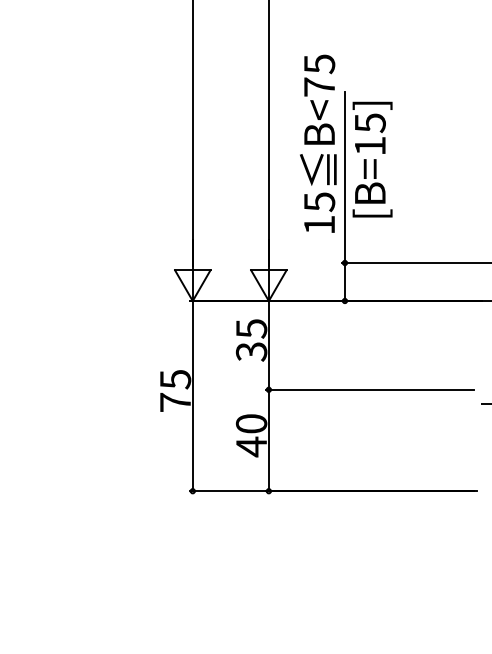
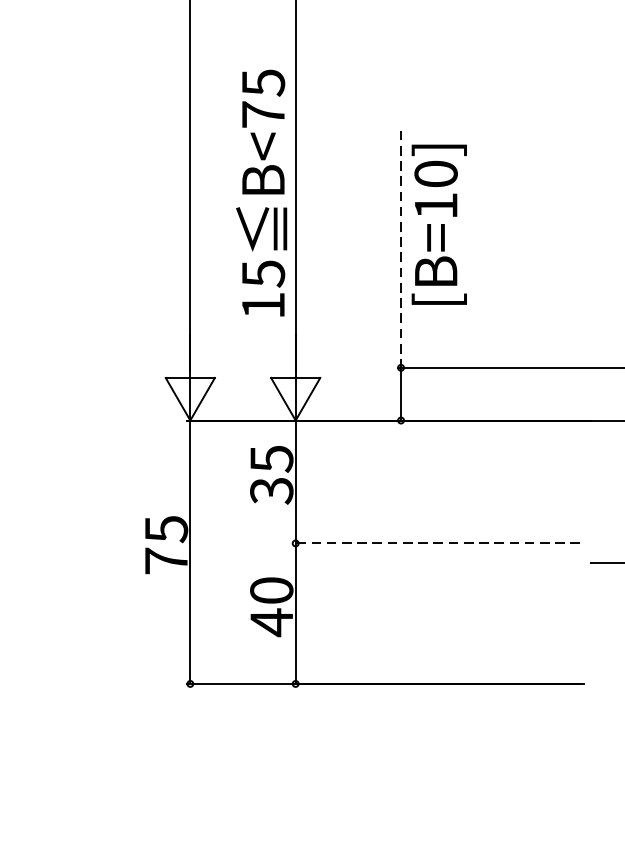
text: (369, 122) -> (435, 173), [B=15] -> [B=10]
text: (318, 143) -> (261, 192), moved
line: (344, 177) -> (400, 249), solid -> dashed
line: (370, 389) -> (436, 543), solid -> dashed

